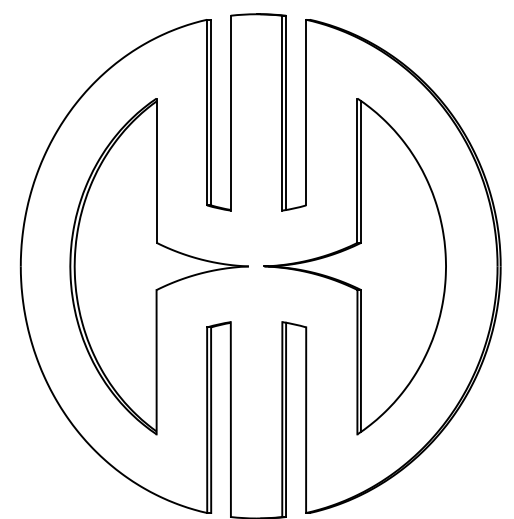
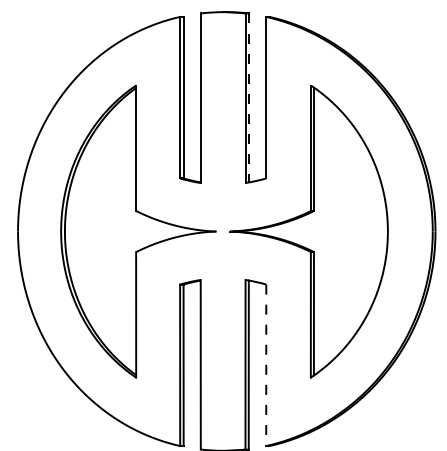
line: (286, 113) -> (249, 98), solid -> dashed
line: (306, 420) -> (266, 365), solid -> dashed

